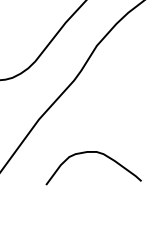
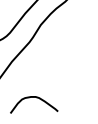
curve: (98, 155) -> (36, 98), moved

